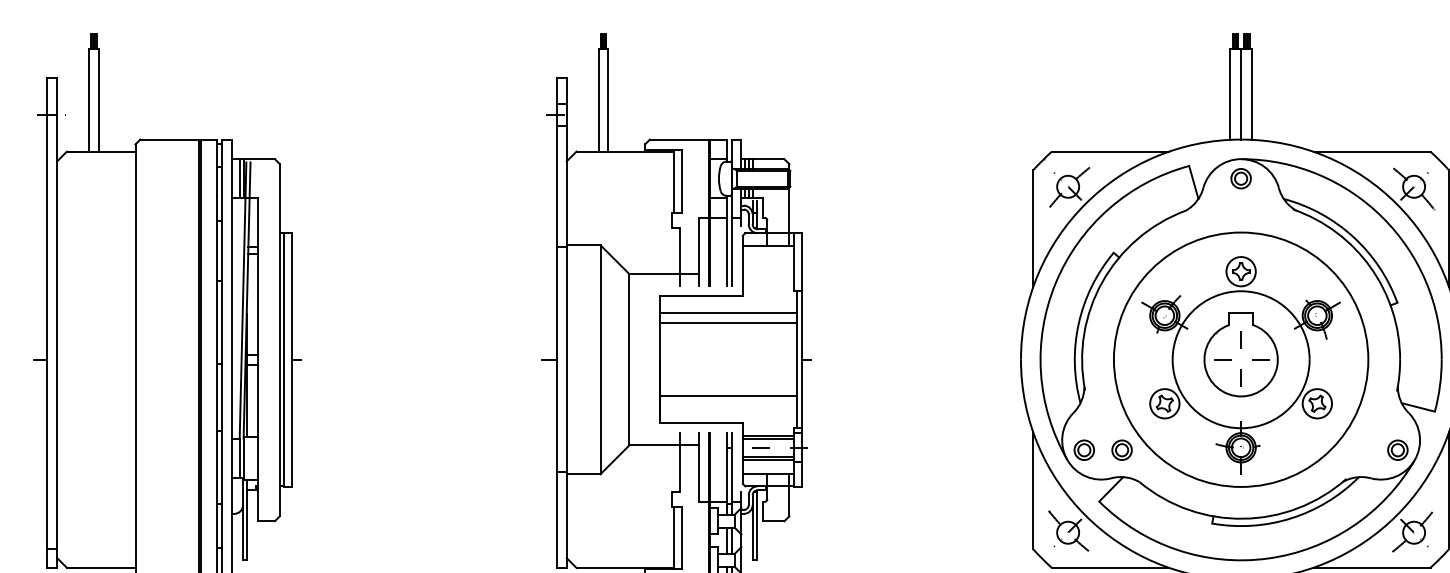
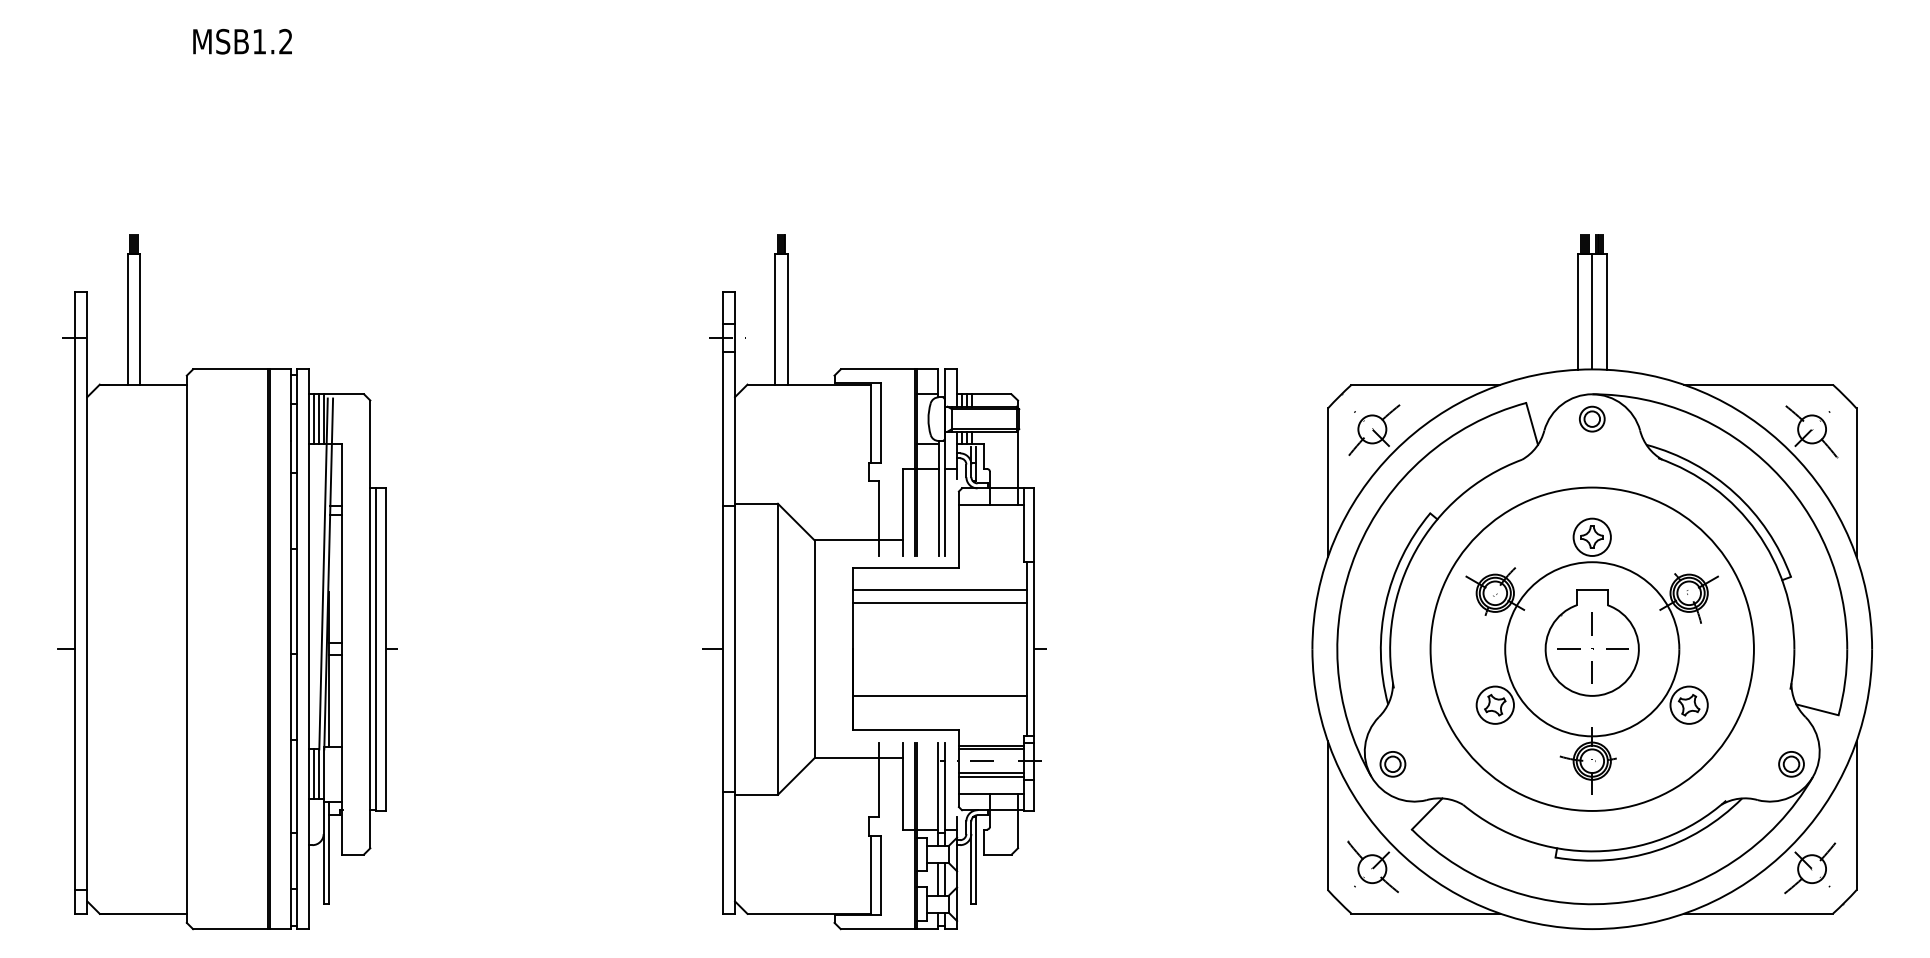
line: (235, 178) -> (314, 419), added
part: (1121, 450) -> (1440, 764), removed
line: (235, 458) -> (314, 774), added

